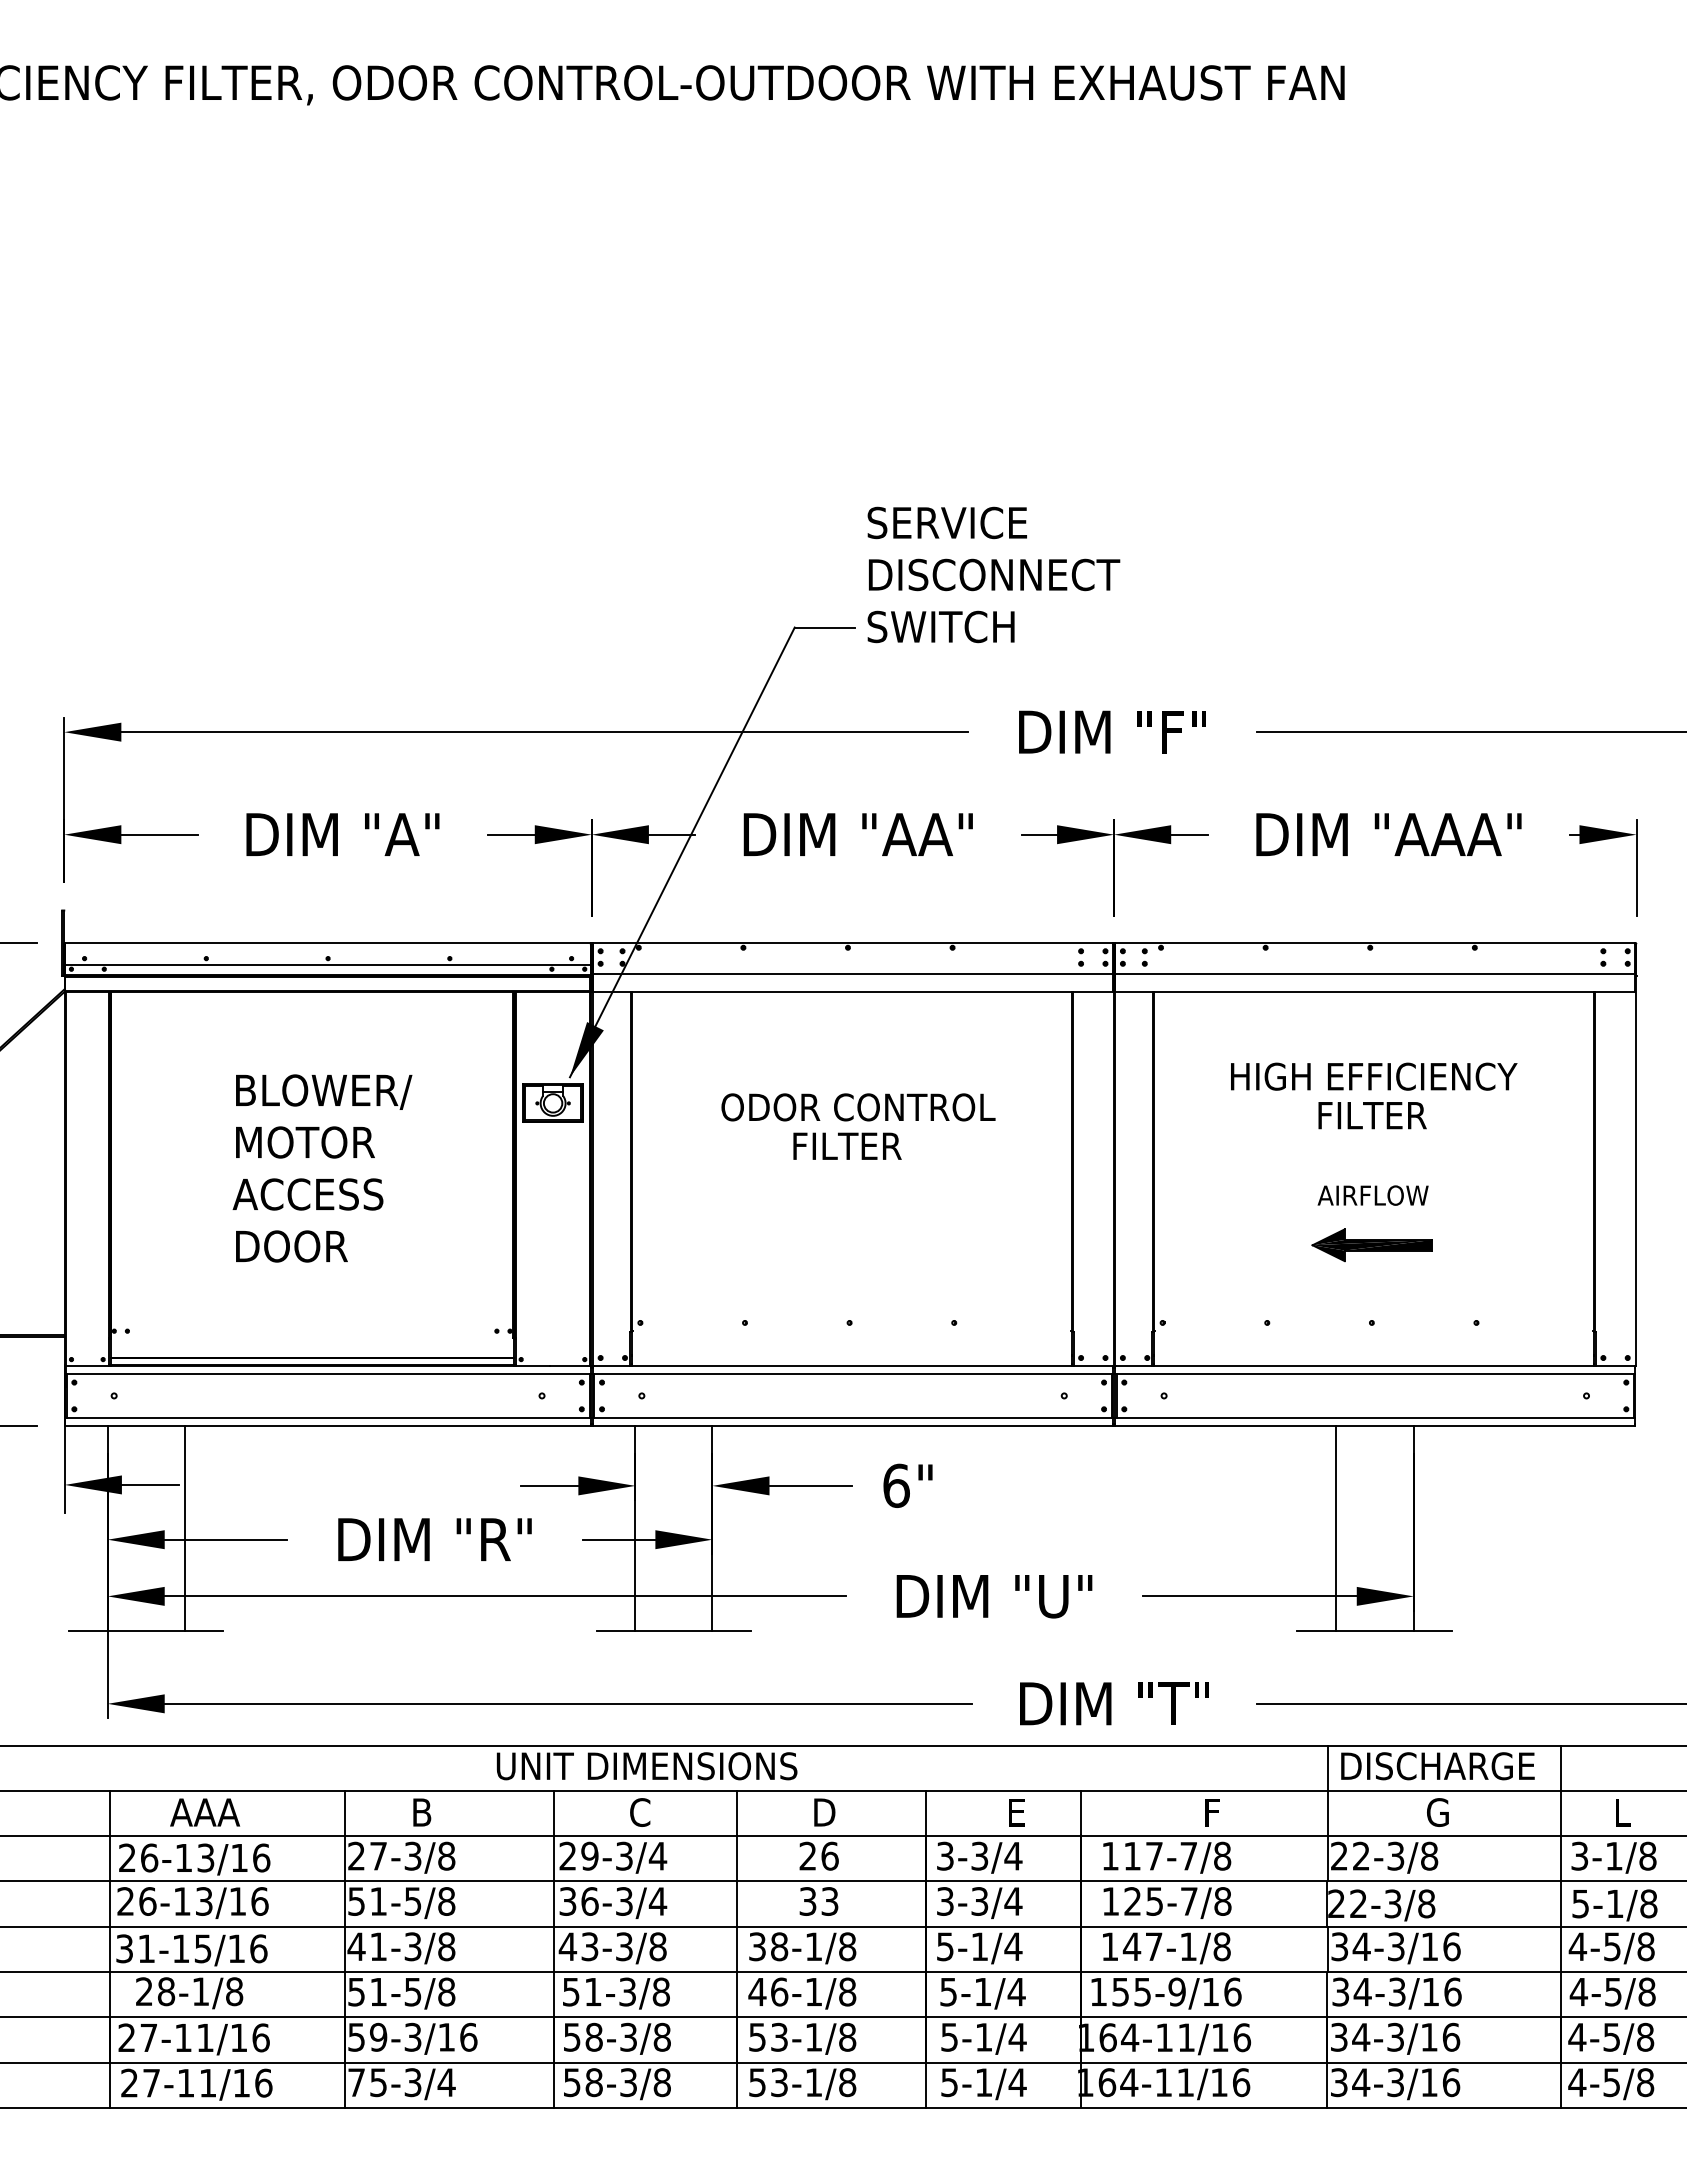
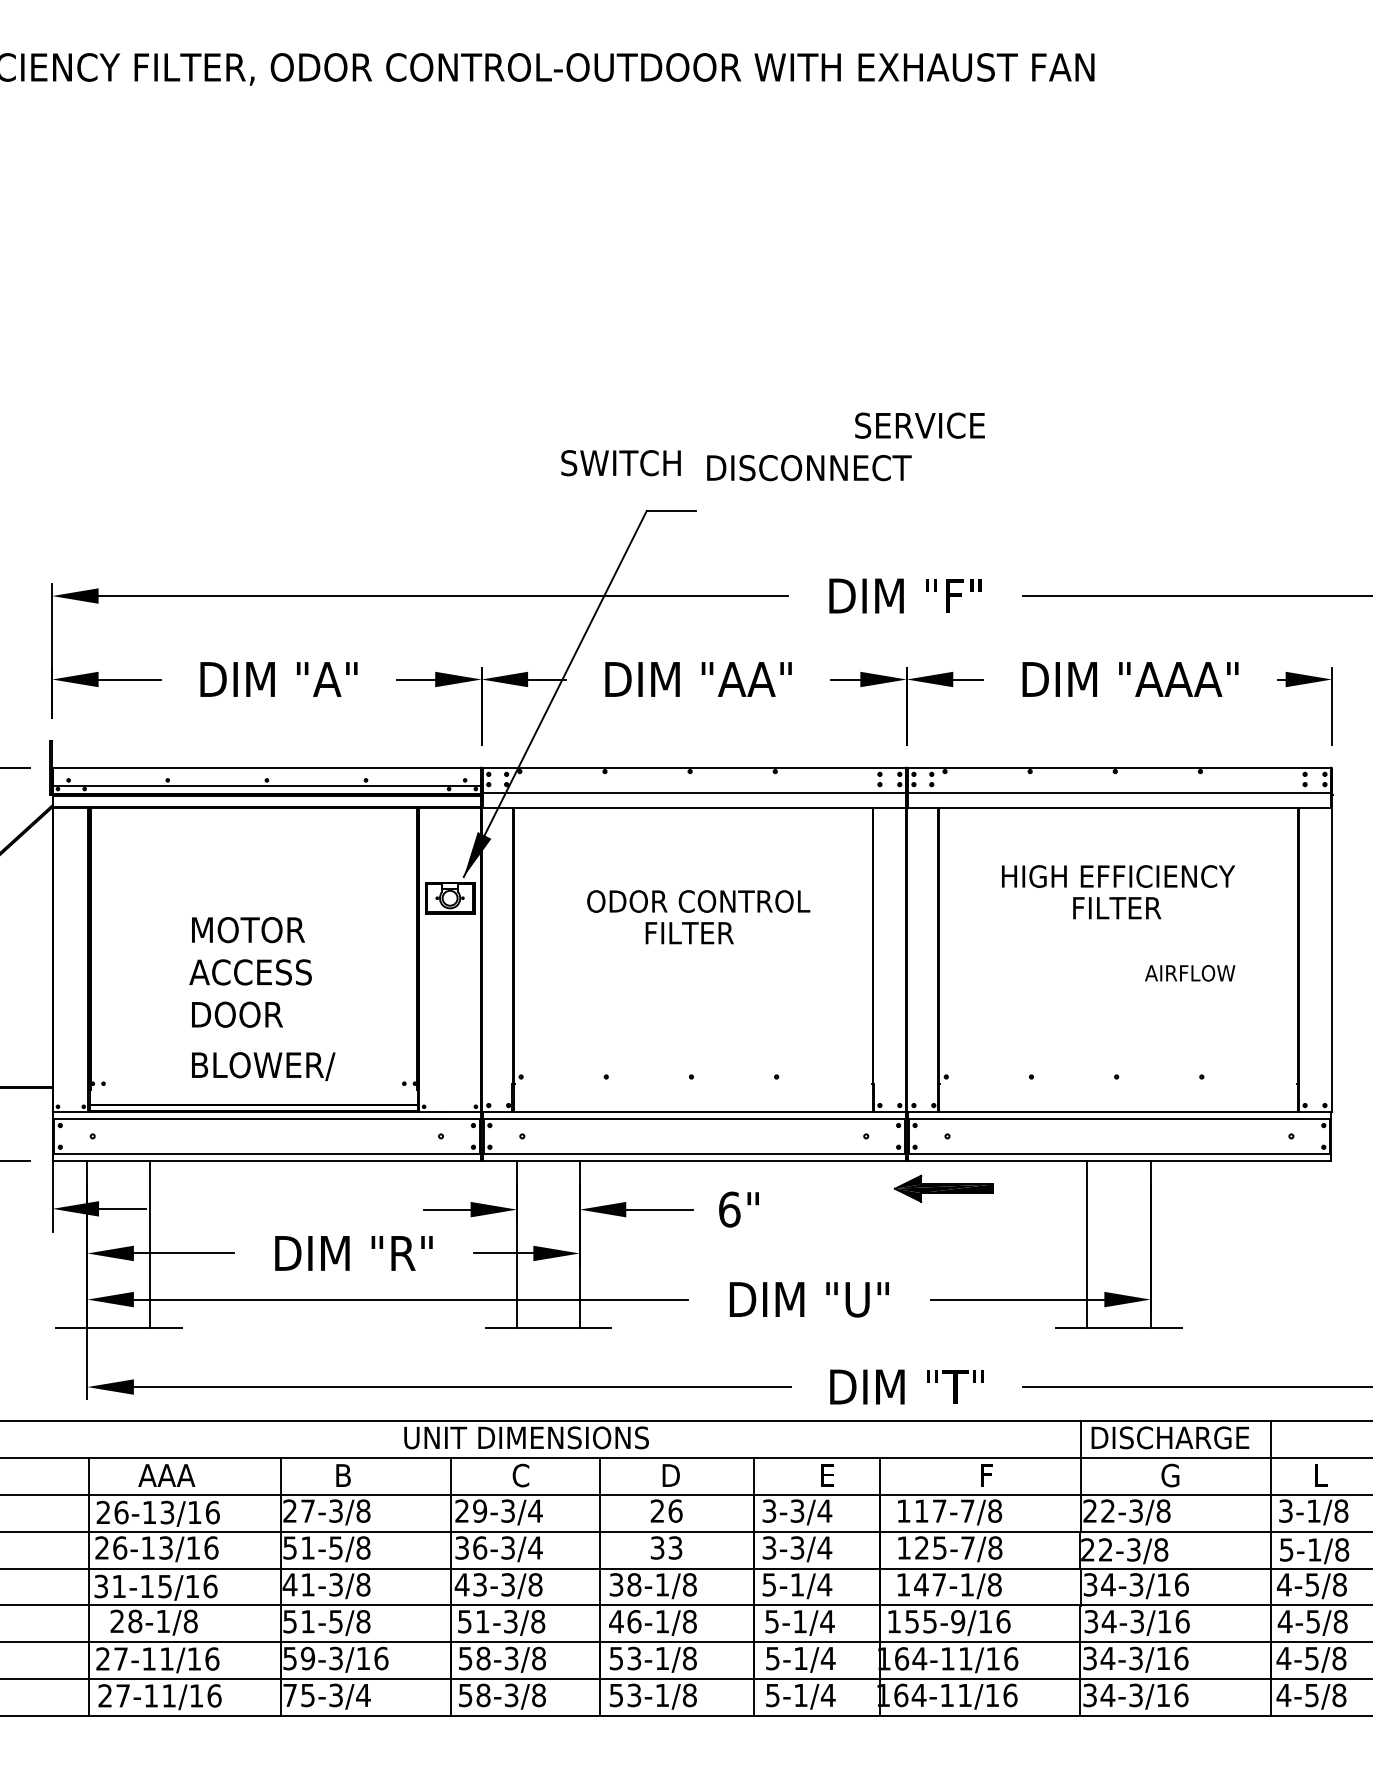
text: (946, 522) -> (919, 425), moved
text: (940, 626) -> (620, 462), moved
text: (324, 1091) -> (263, 1066), moved
text: (1372, 1195) -> (1189, 973), moved
part: (1371, 1245) -> (942, 1188), moved

